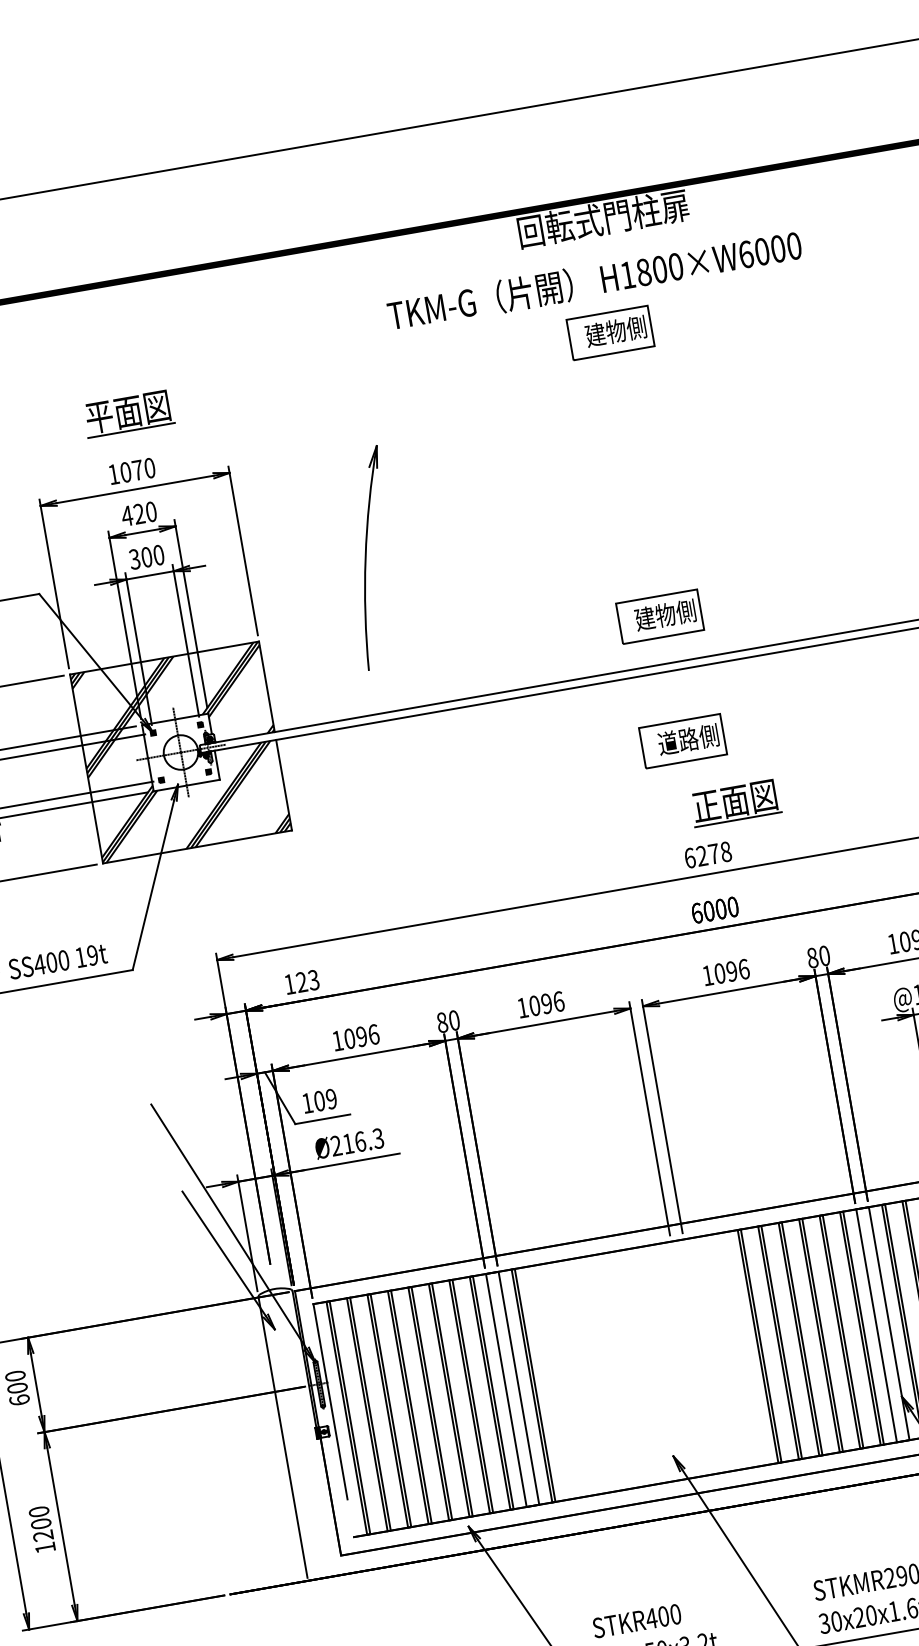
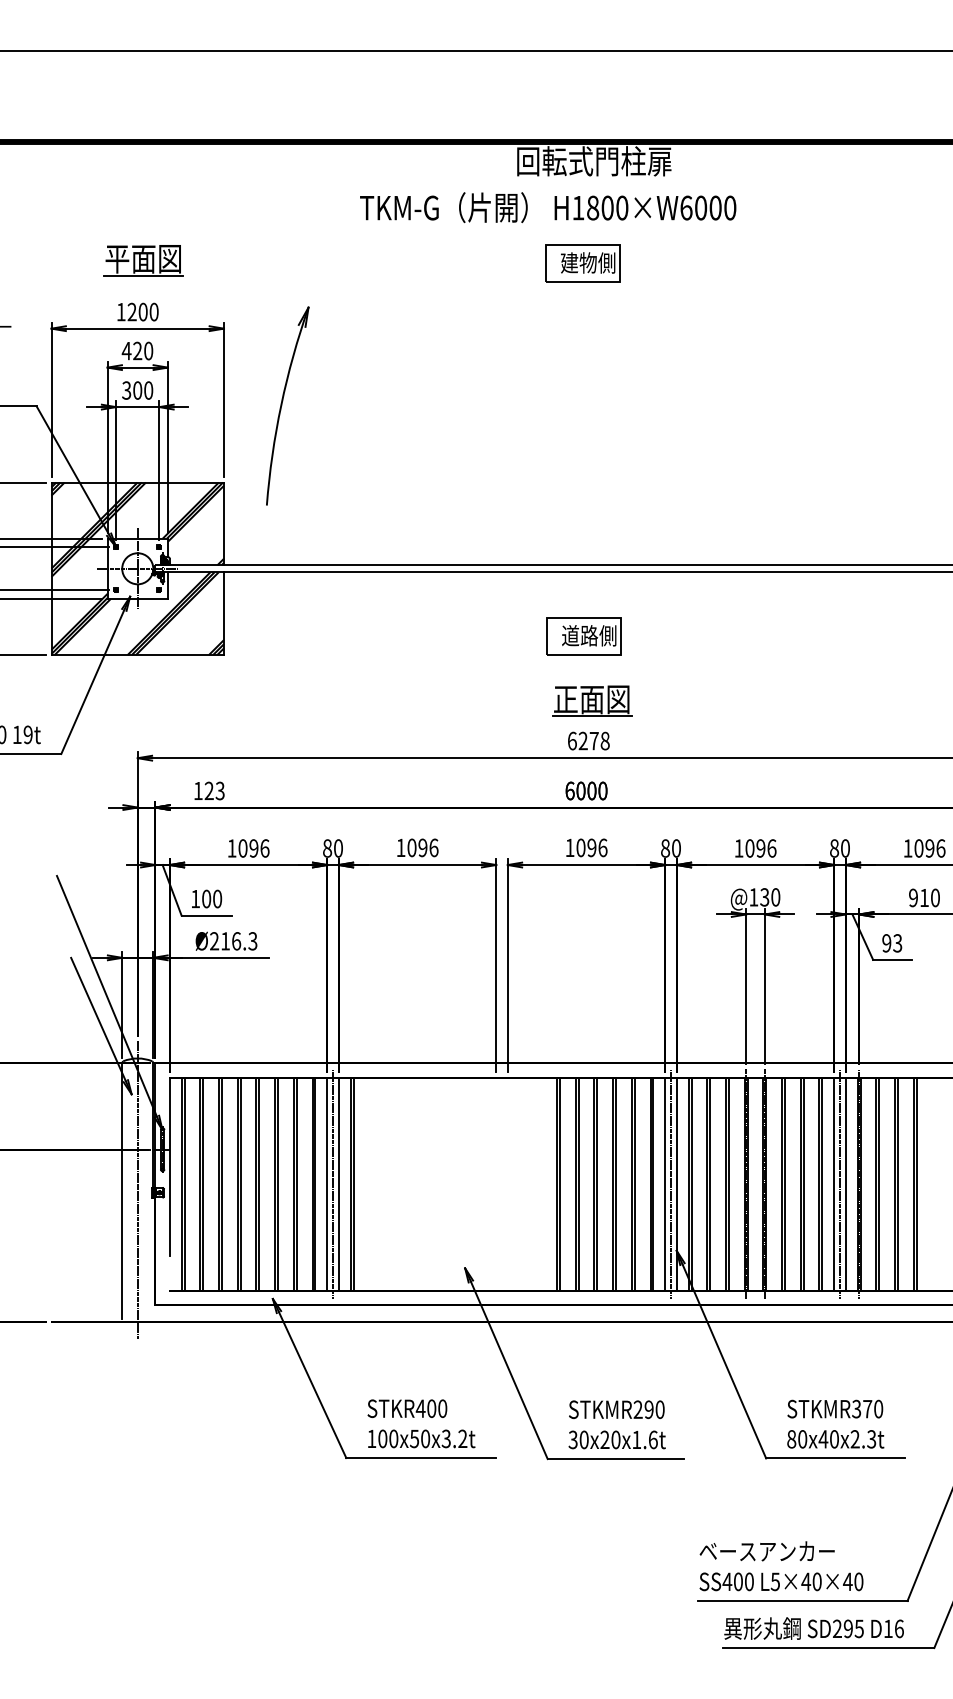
text: (595, 280) -> (548, 207), moved
text: (131, 470) -> (137, 311), 1070 -> 1200
part: (372, 557) -> (287, 405), moved
part: (659, 616) -> (582, 522), removed
part: (735, 802) -> (592, 700), moved
text: (331, 1098) -> (217, 898), 109 -> 100
line: (883, 1325) -> (671, 1184), added
line: (513, 1389) -> (333, 1184), added
line: (299, 1433) -> (137, 1190), added

